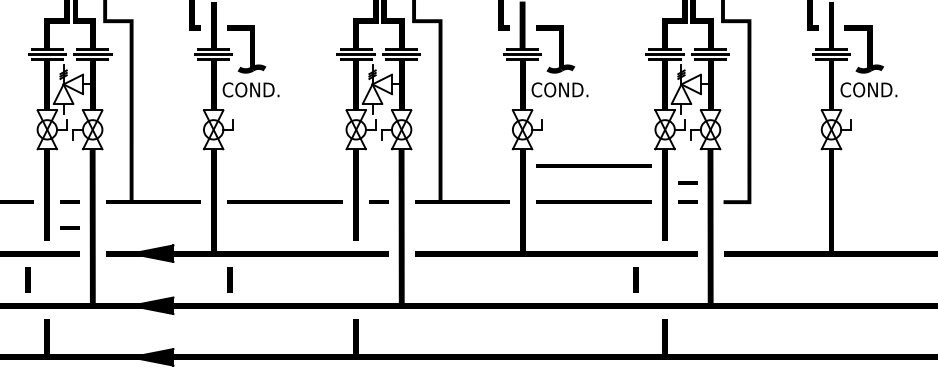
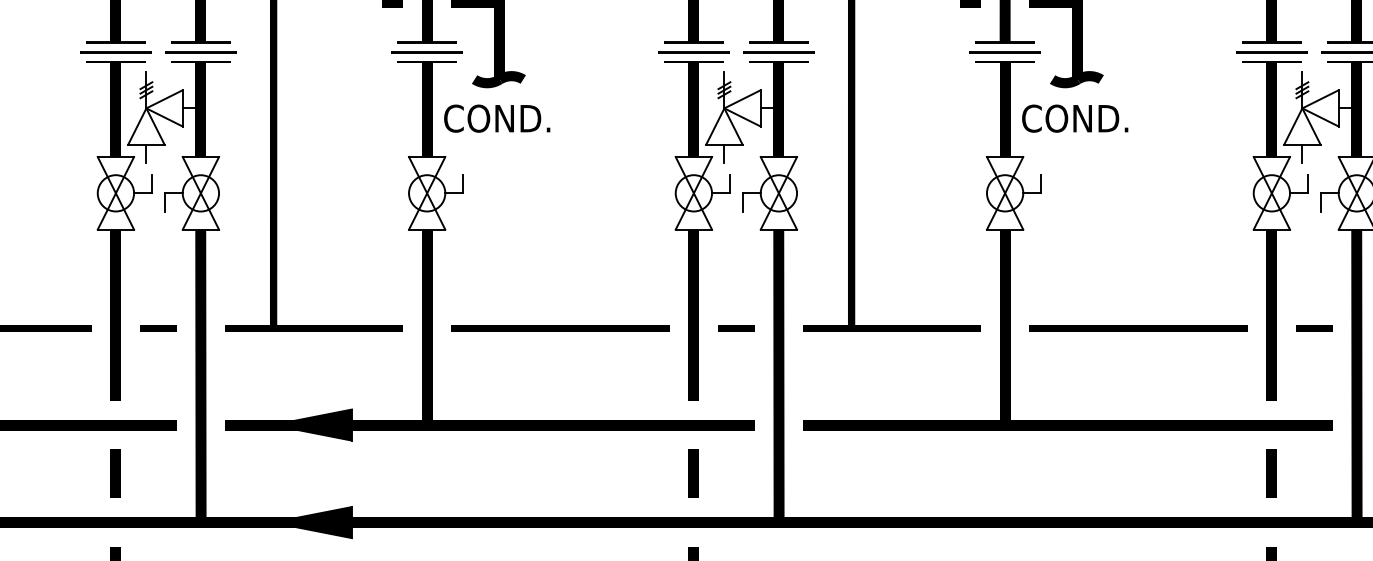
line: (593, 165) -> (1137, 260), removed
line: (687, 182) -> (1313, 291), removed
line: (69, 227) -> (157, 376), removed
line: (27, 279) -> (114, 473), moved
line: (229, 279) -> (692, 473), moved
line: (635, 279) -> (1270, 473), moved

